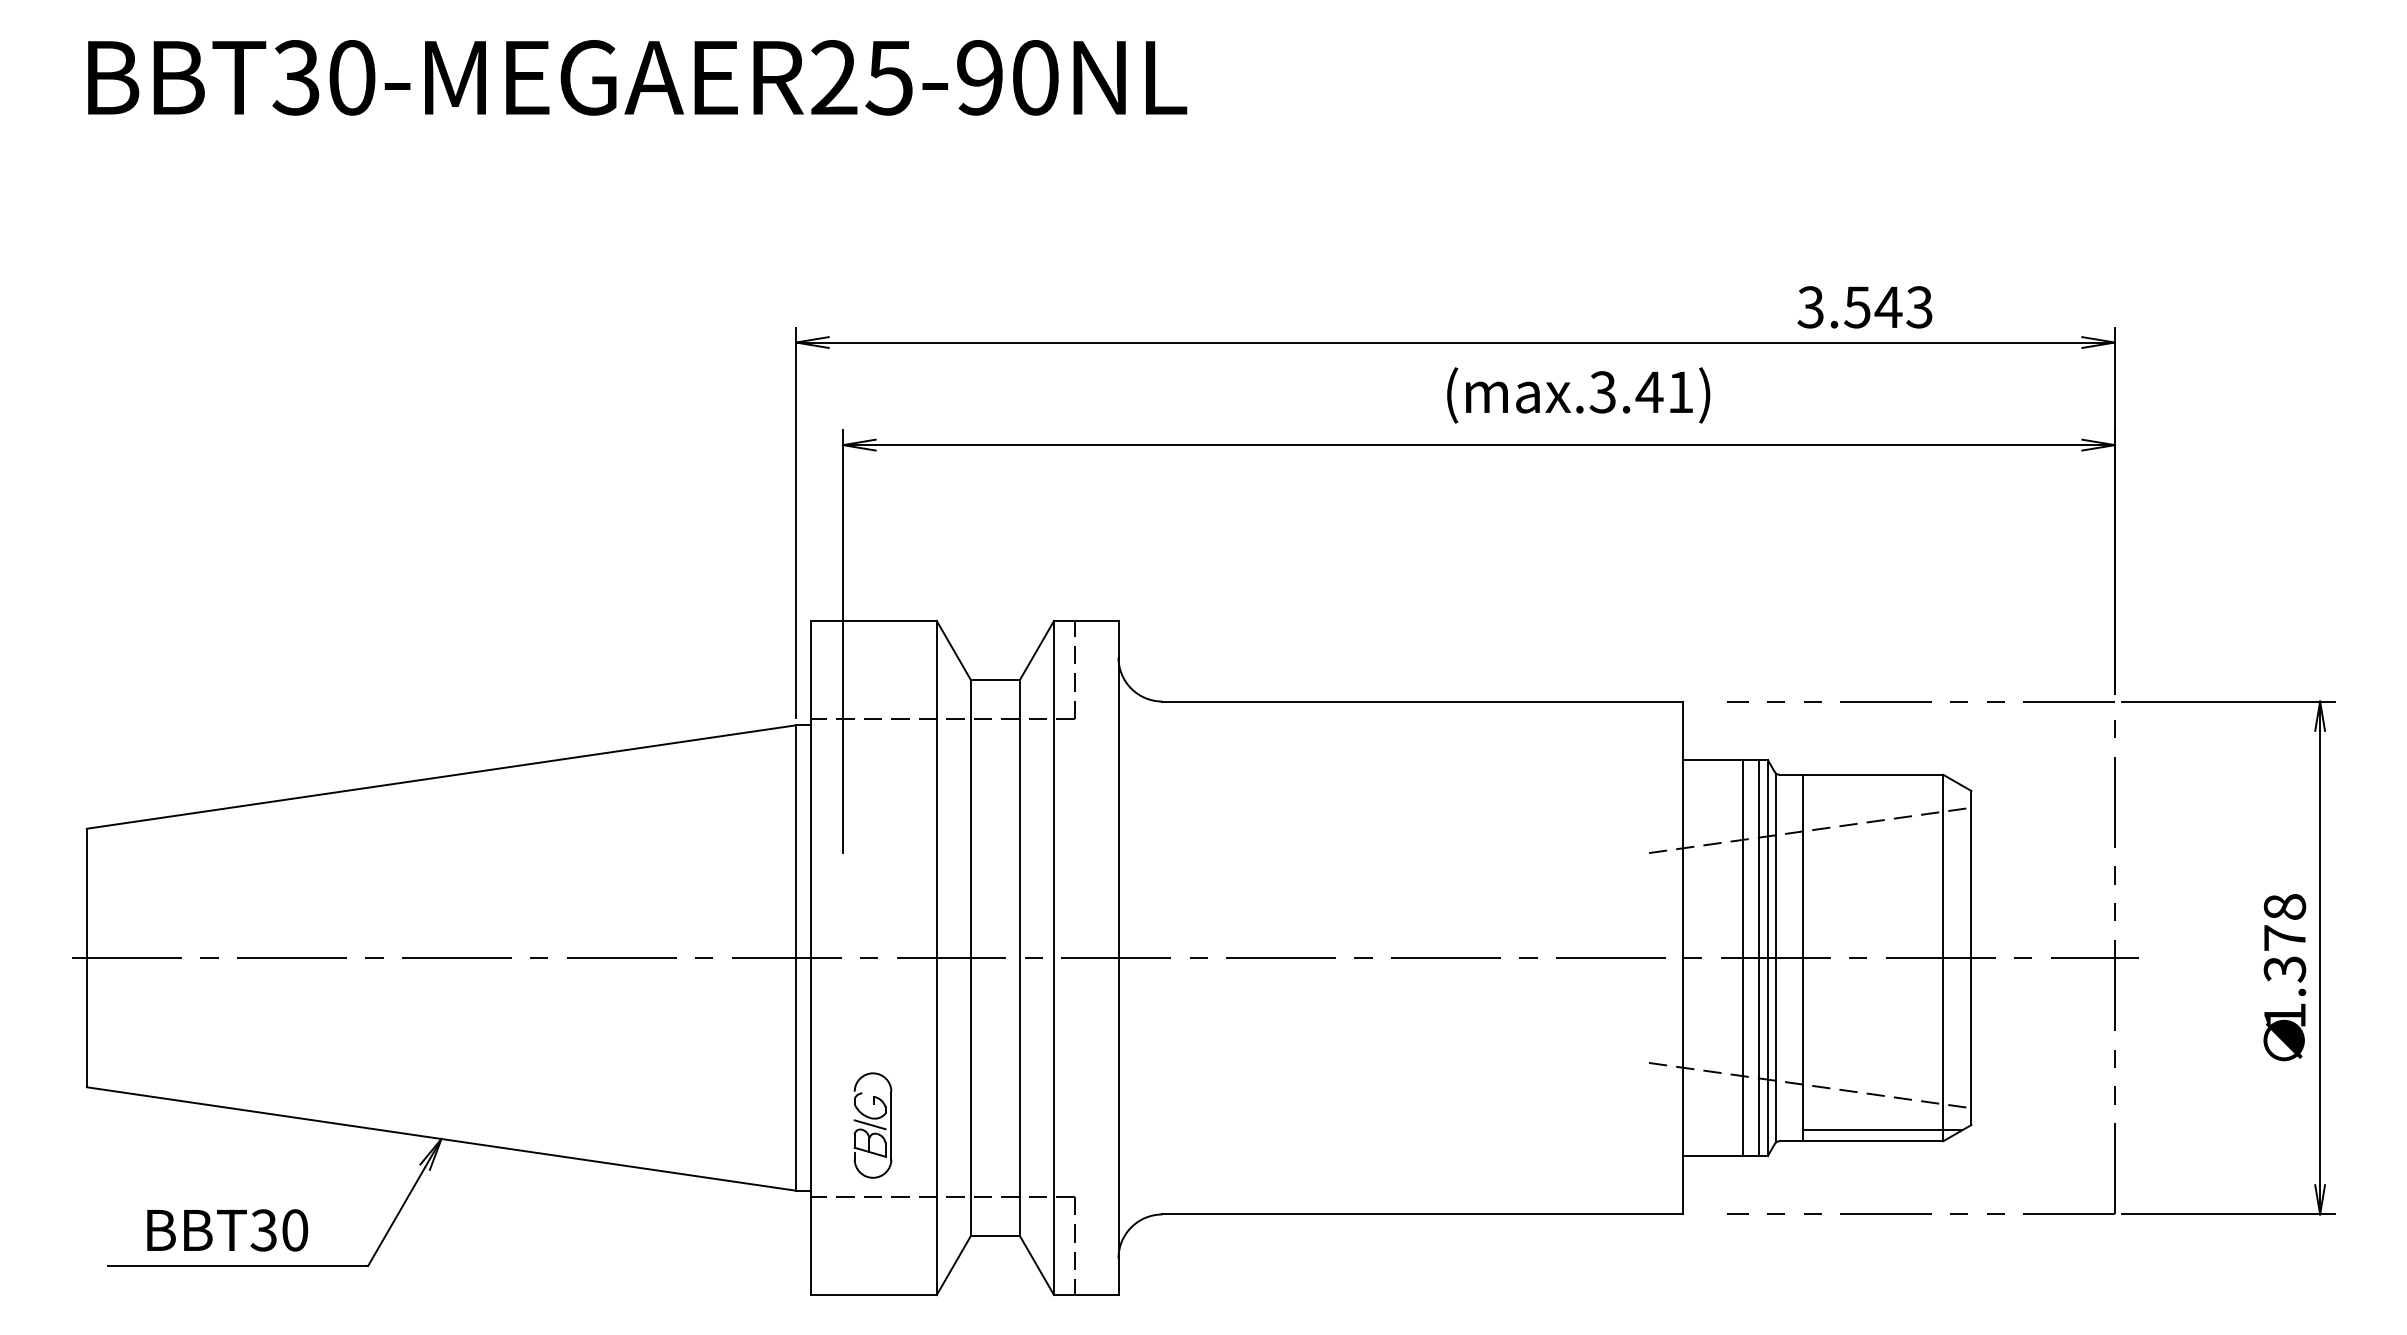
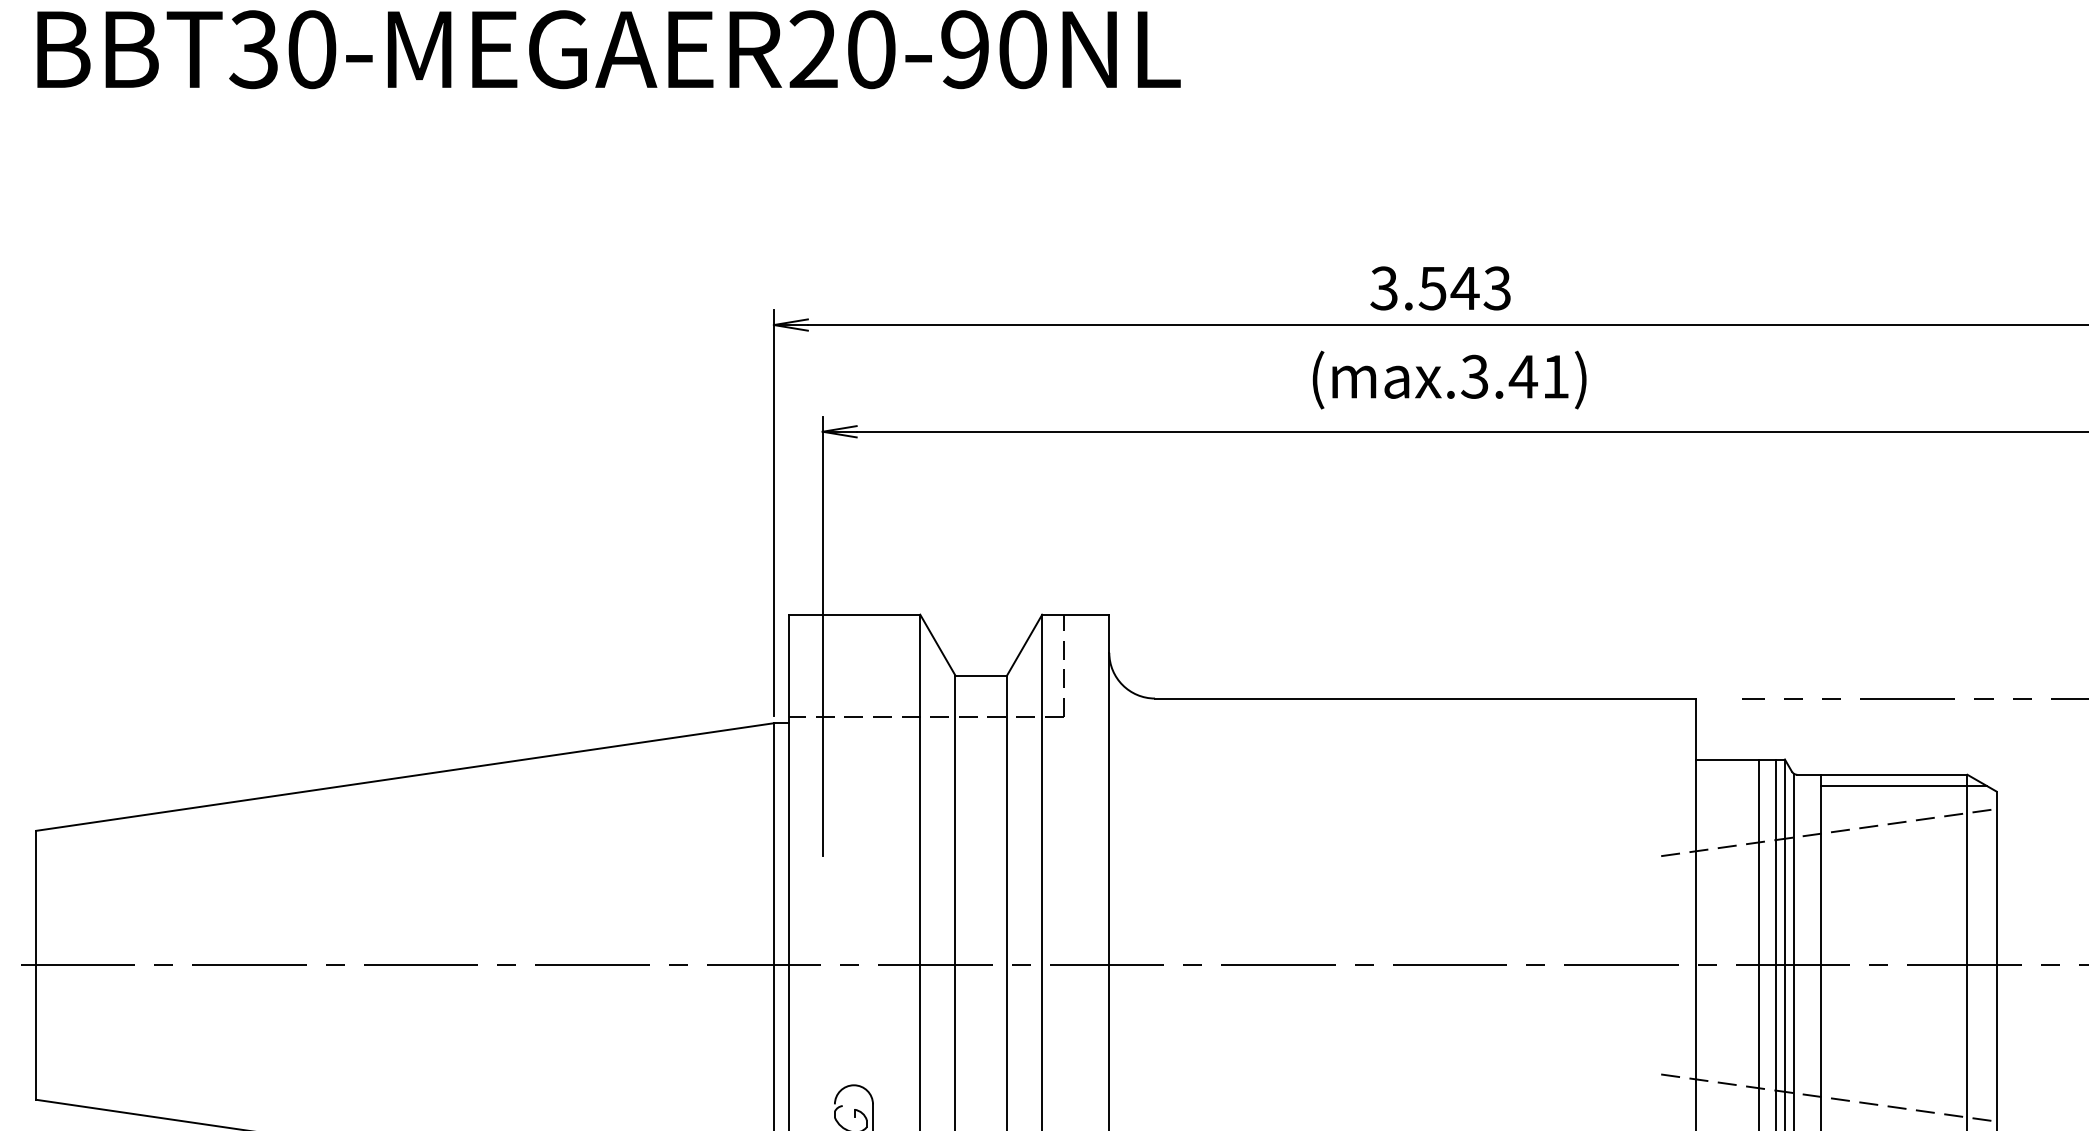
text: (888, 77) -> (870, 49), BBT30-MEGAER25-90NL -> BBT30-MEGAER20-90NL
text: (1864, 307) -> (1440, 288), moved
text: (1578, 395) -> (1449, 380), moved
line: (1882, 785) -> (1904, 785), added

